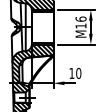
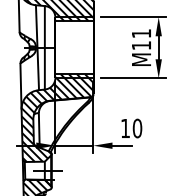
text: (80, 18) -> (140, 32), M16 -> M11

